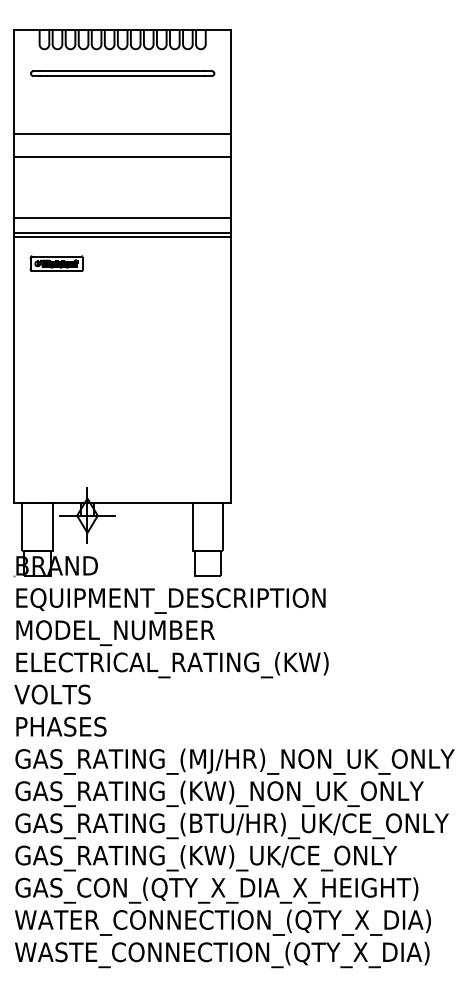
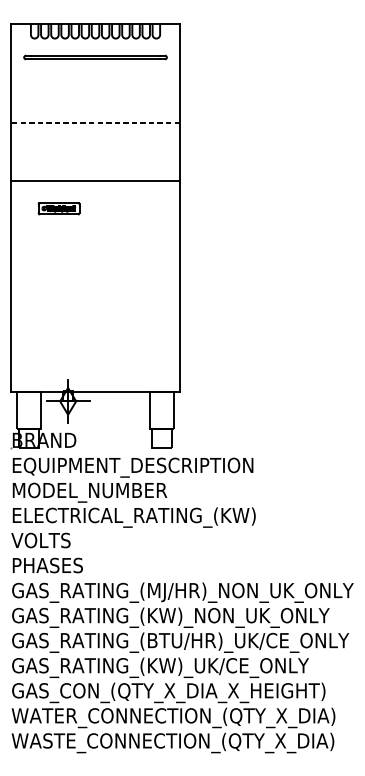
line: (122, 133) -> (95, 104), removed
line: (122, 157) -> (95, 122), solid -> dashed
line: (122, 218) -> (95, 170), removed
line: (122, 237) -> (95, 184), removed
part: (56, 263) -> (58, 208), moved

